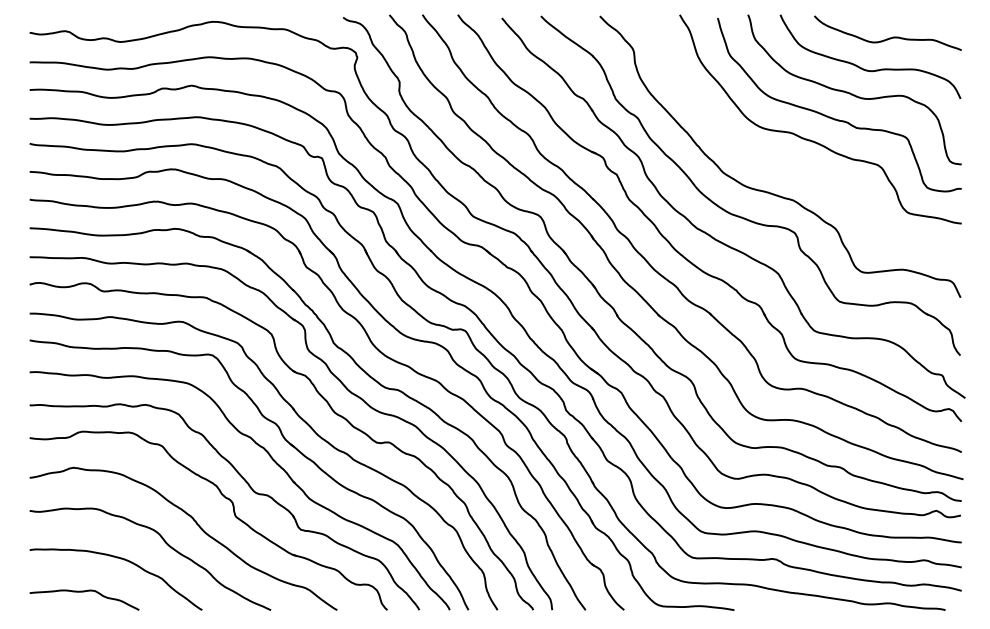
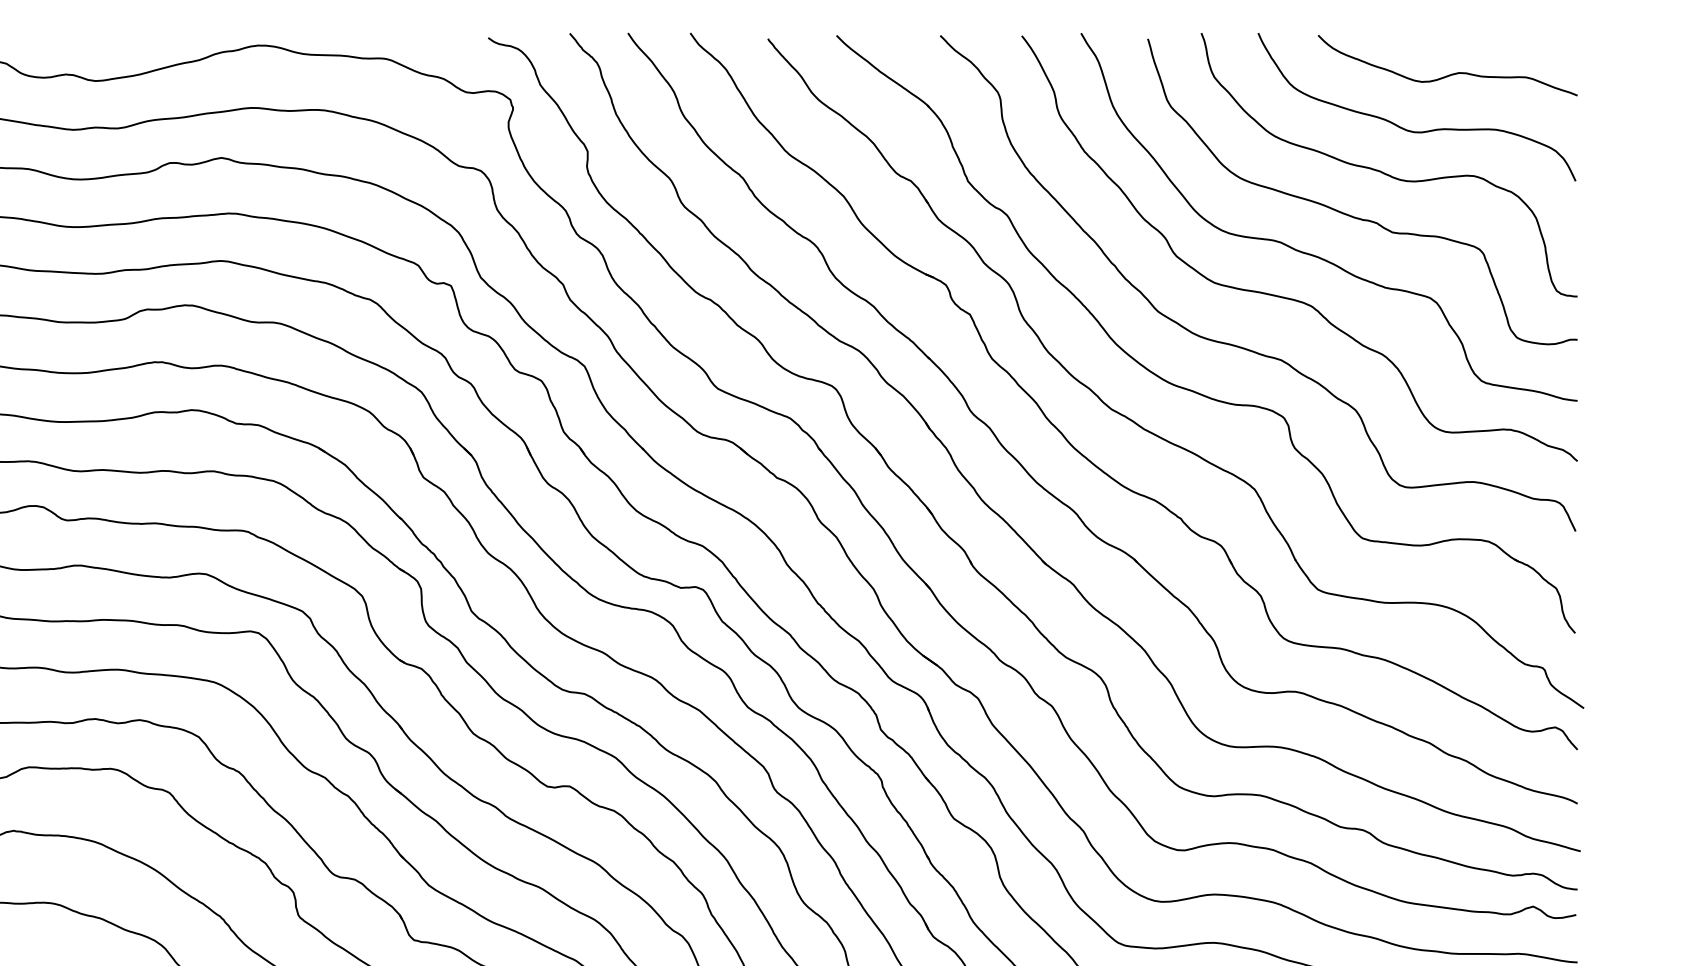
curve: (798, 164) -> (1290, 296), added

